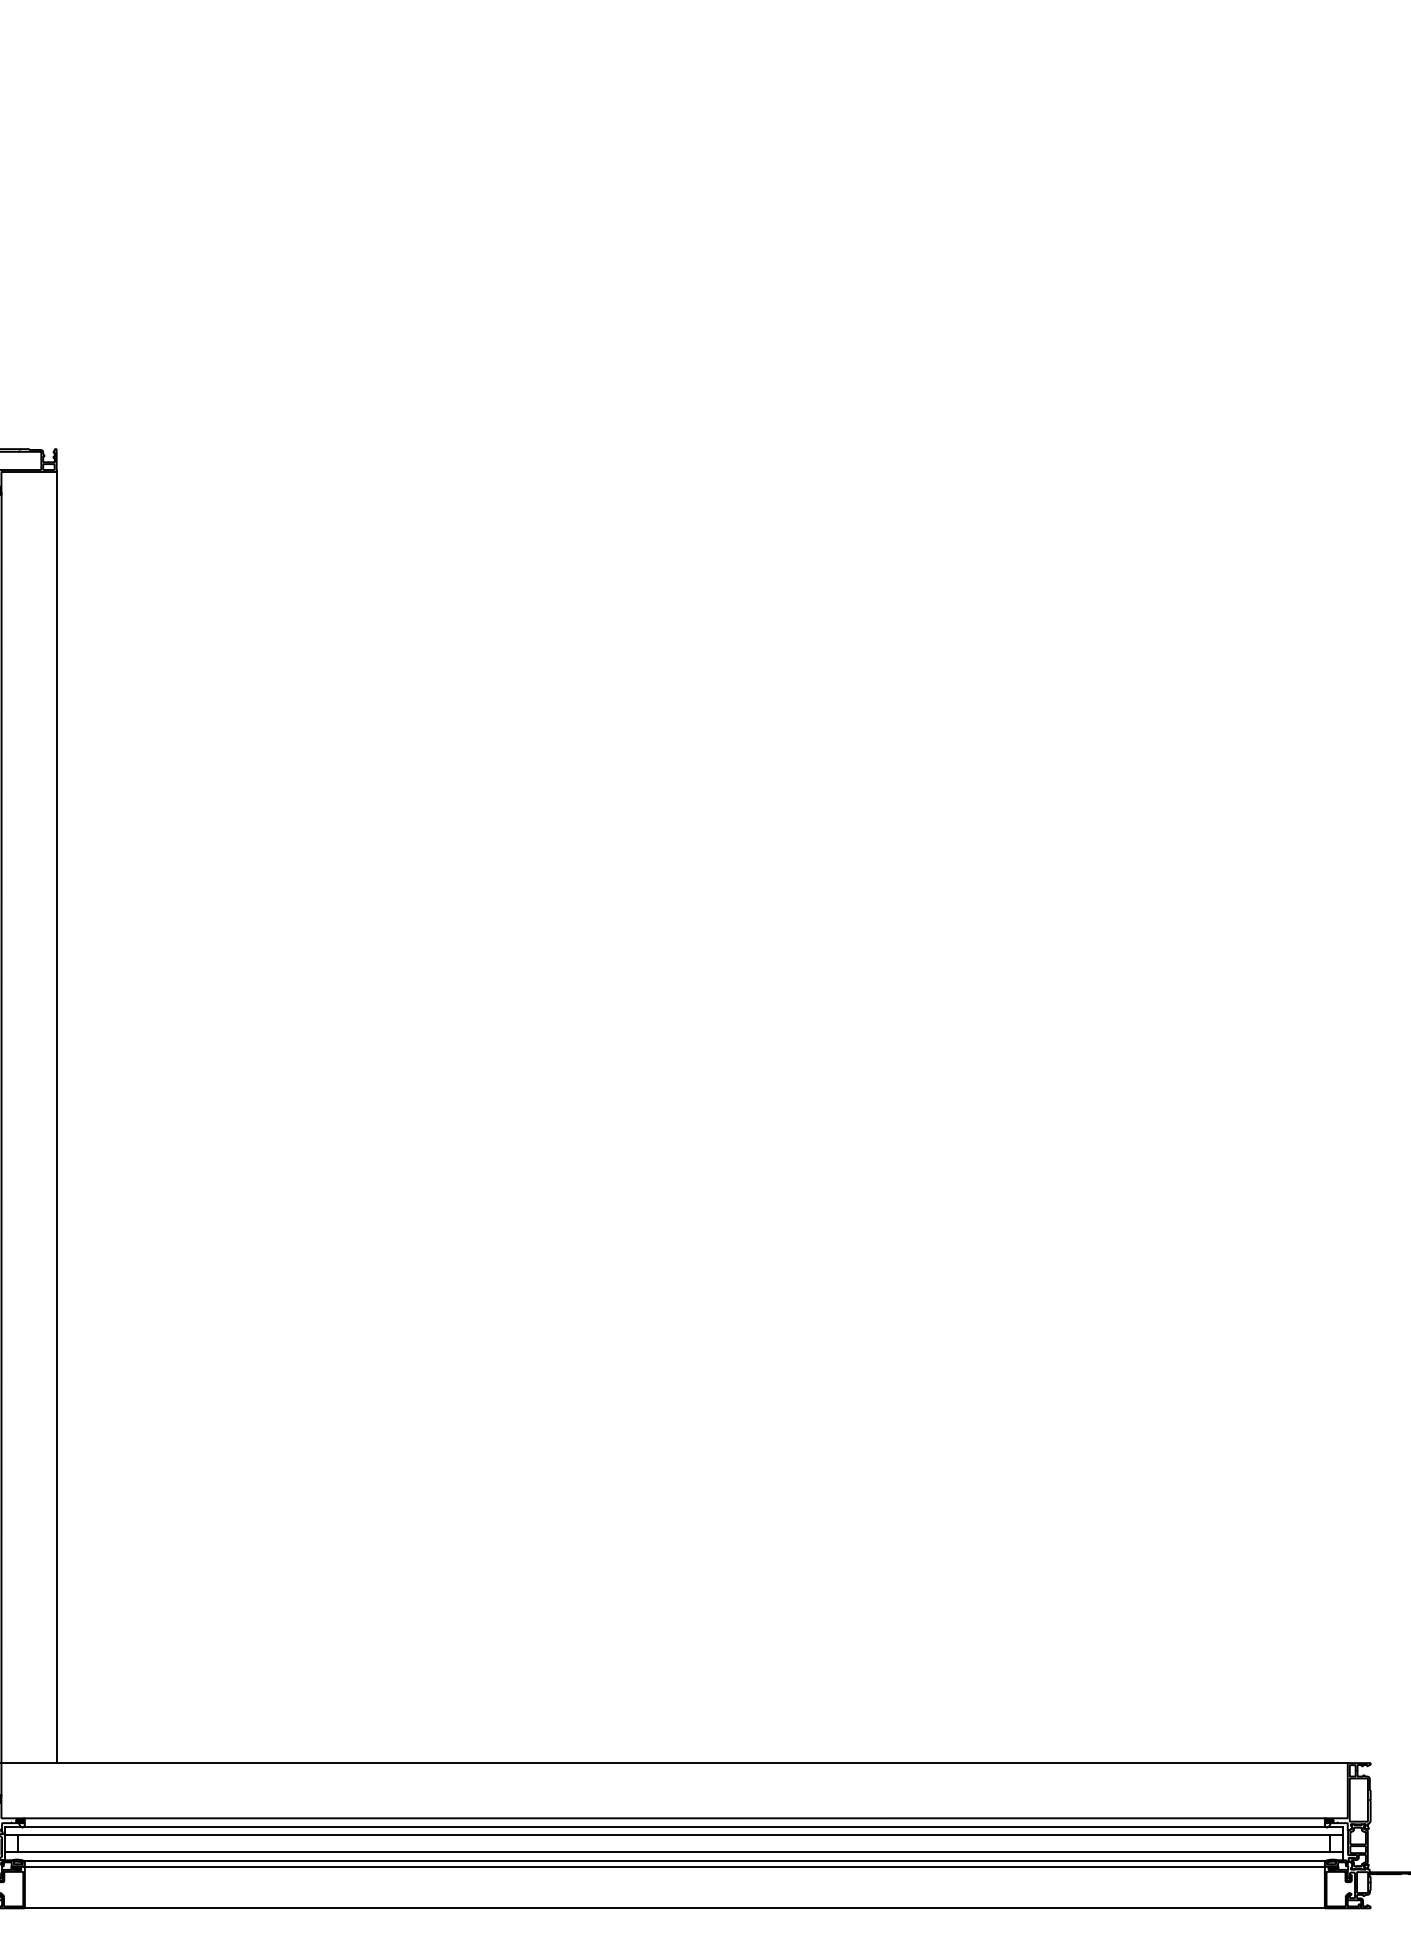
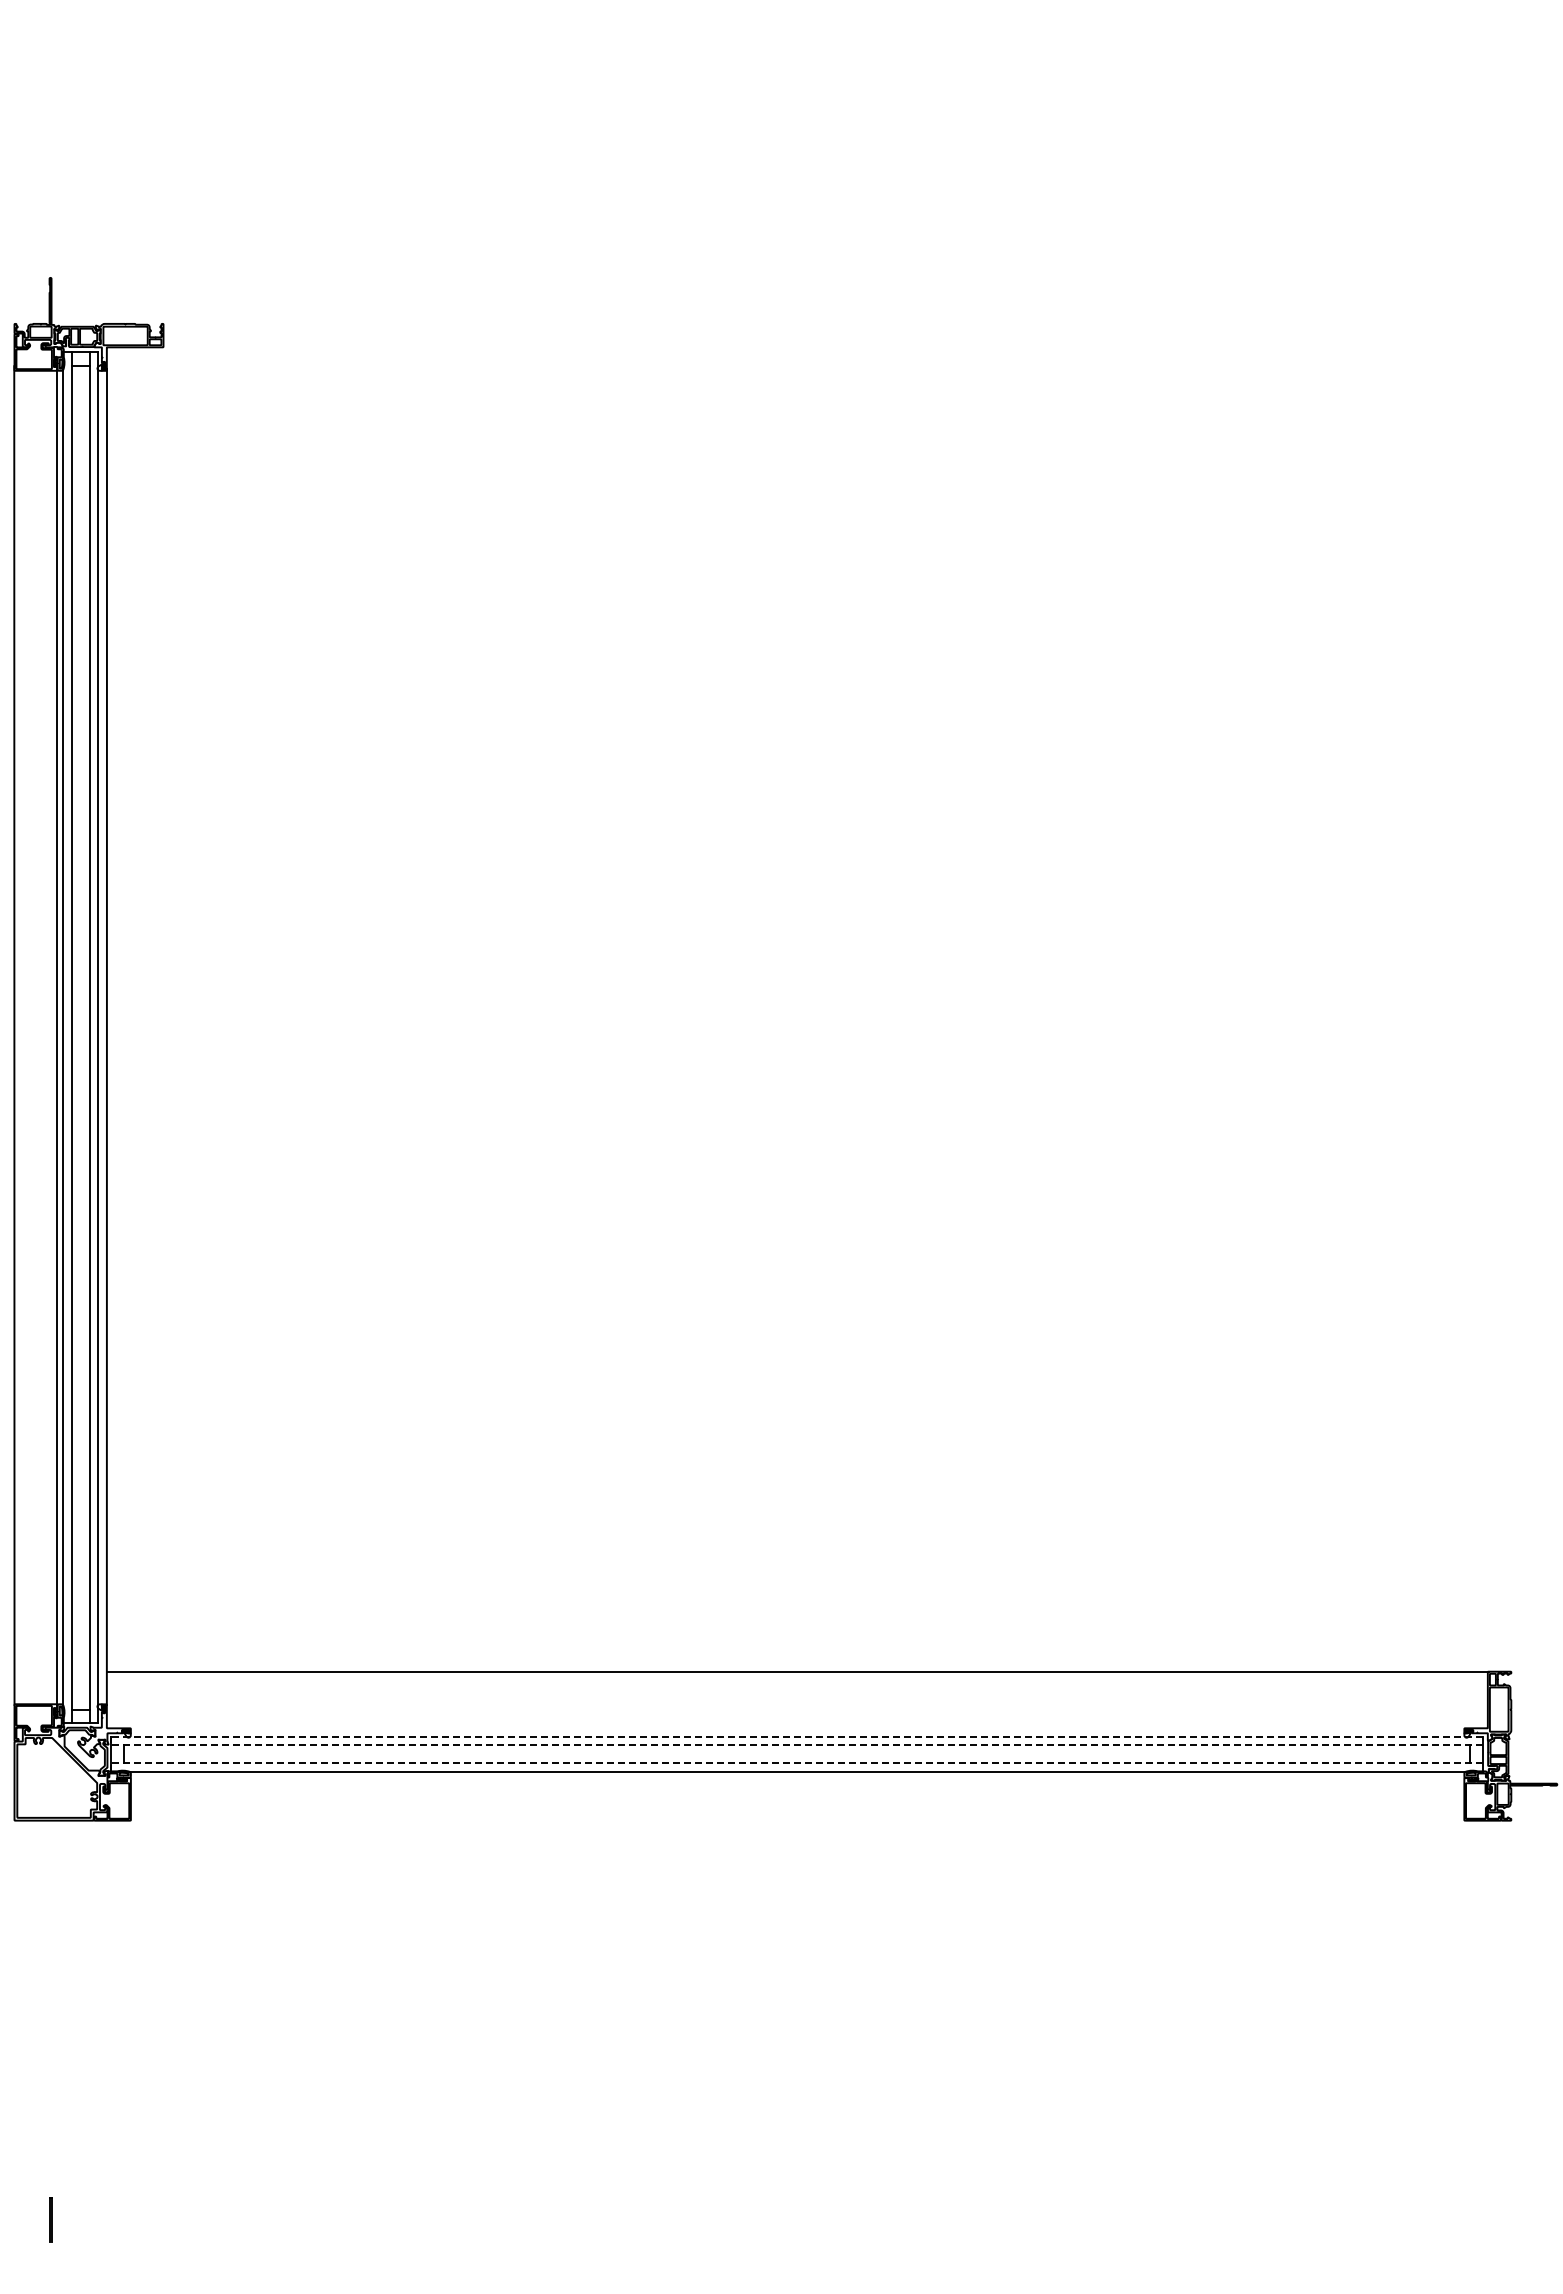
line: (56, 1116) -> (163, 1008), removed
line: (674, 1818) -> (797, 1728), removed
line: (673, 1826) -> (796, 1736), solid -> dashed
line: (673, 1835) -> (796, 1745), solid -> dashed
line: (673, 1852) -> (796, 1763), solid -> dashed
line: (674, 1867) -> (797, 1778), removed
line: (674, 1908) -> (797, 1820), removed

